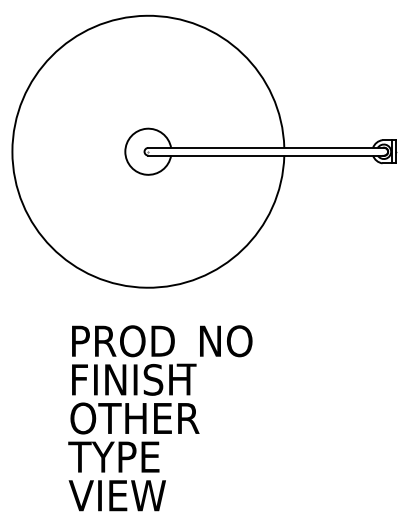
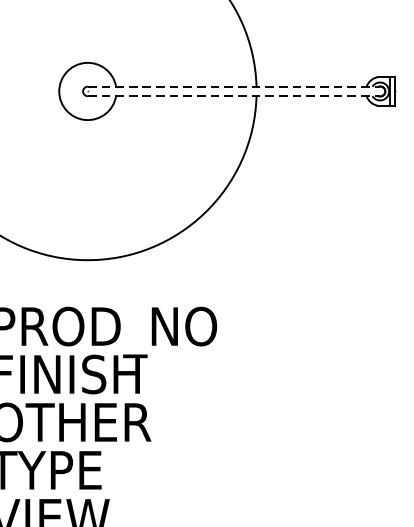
line: (266, 147) -> (234, 86), solid -> dashed
line: (266, 155) -> (234, 96), solid -> dashed

